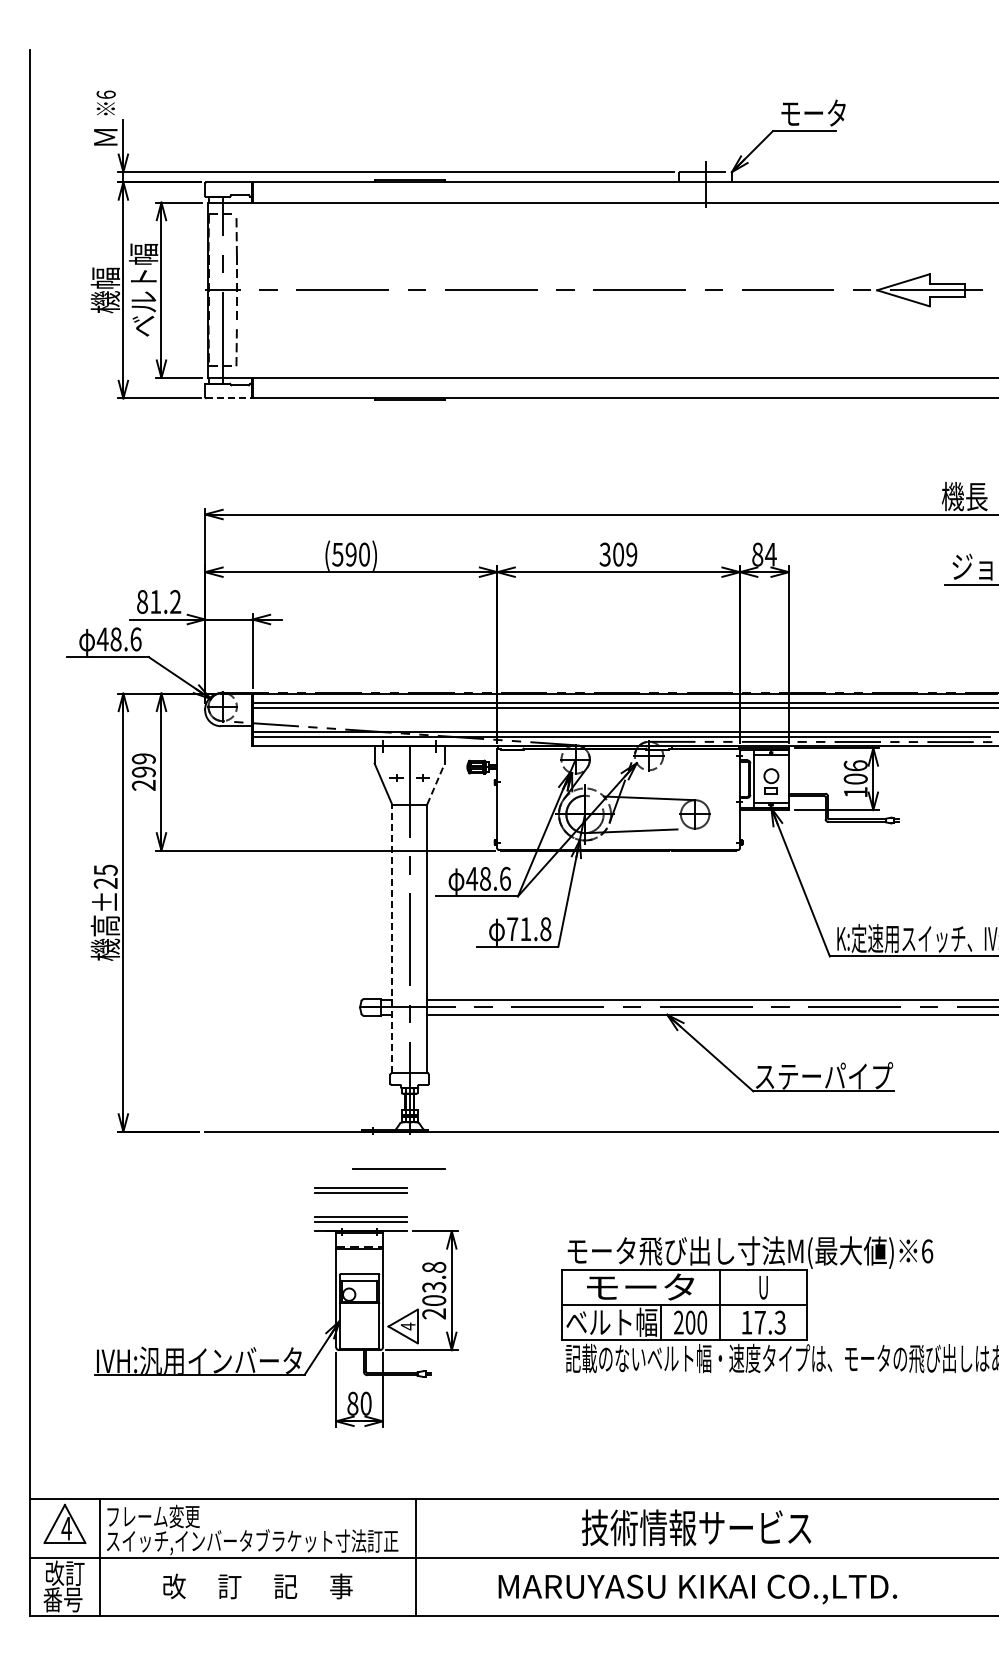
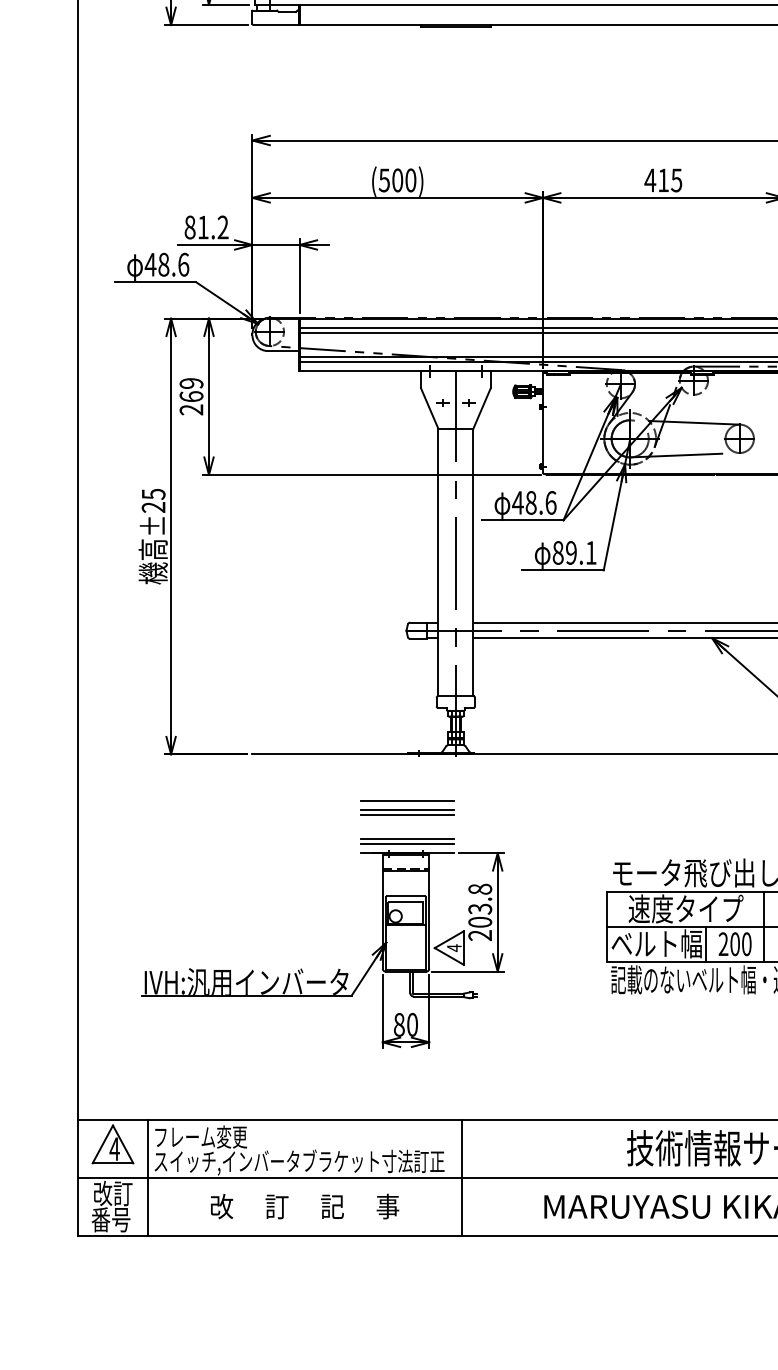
line: (229, 398) -> (276, 25), dashed -> solid
text: (350, 554) -> (396, 180), (590) -> (500)
text: (618, 554) -> (663, 180), 309 -> 415
text: (143, 771) -> (191, 396), 299 -> 269
line: (436, 783) -> (482, 408), dashed -> solid
text: (529, 929) -> (575, 553), 71.8 -> 89.1
line: (392, 938) -> (438, 562), dashed -> solid
line: (398, 1168) -> (406, 800), moved
text: (640, 1286) -> (685, 908), モータ -> 速度タイプ

